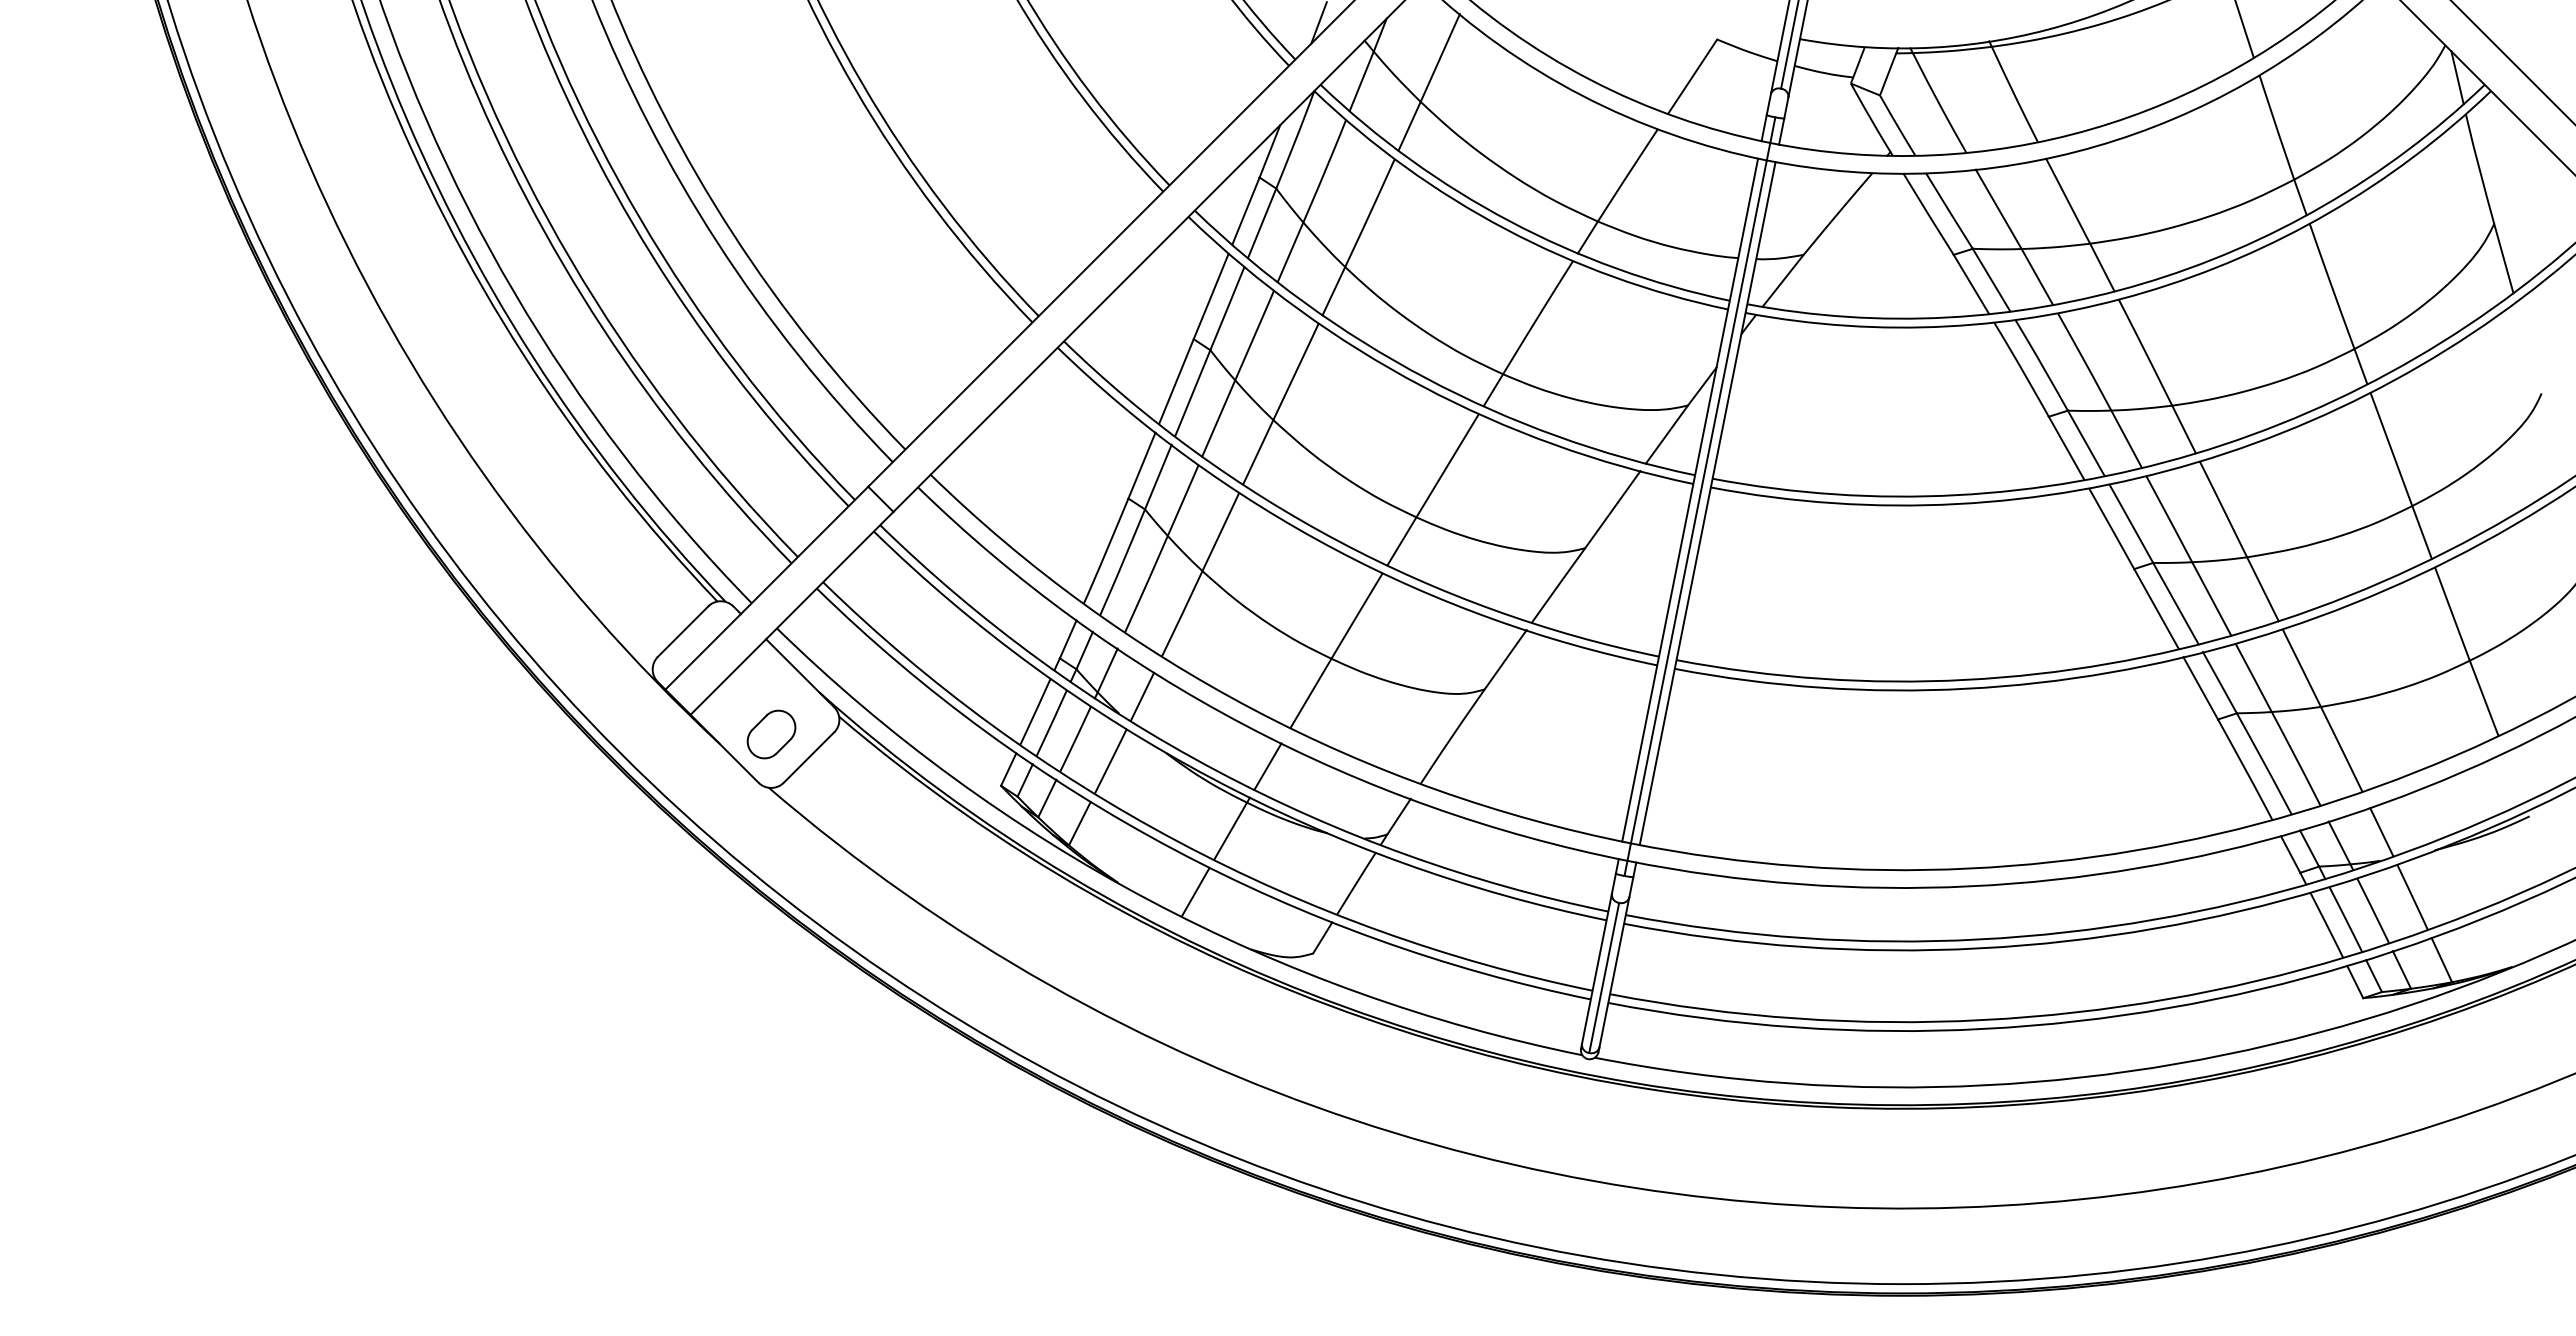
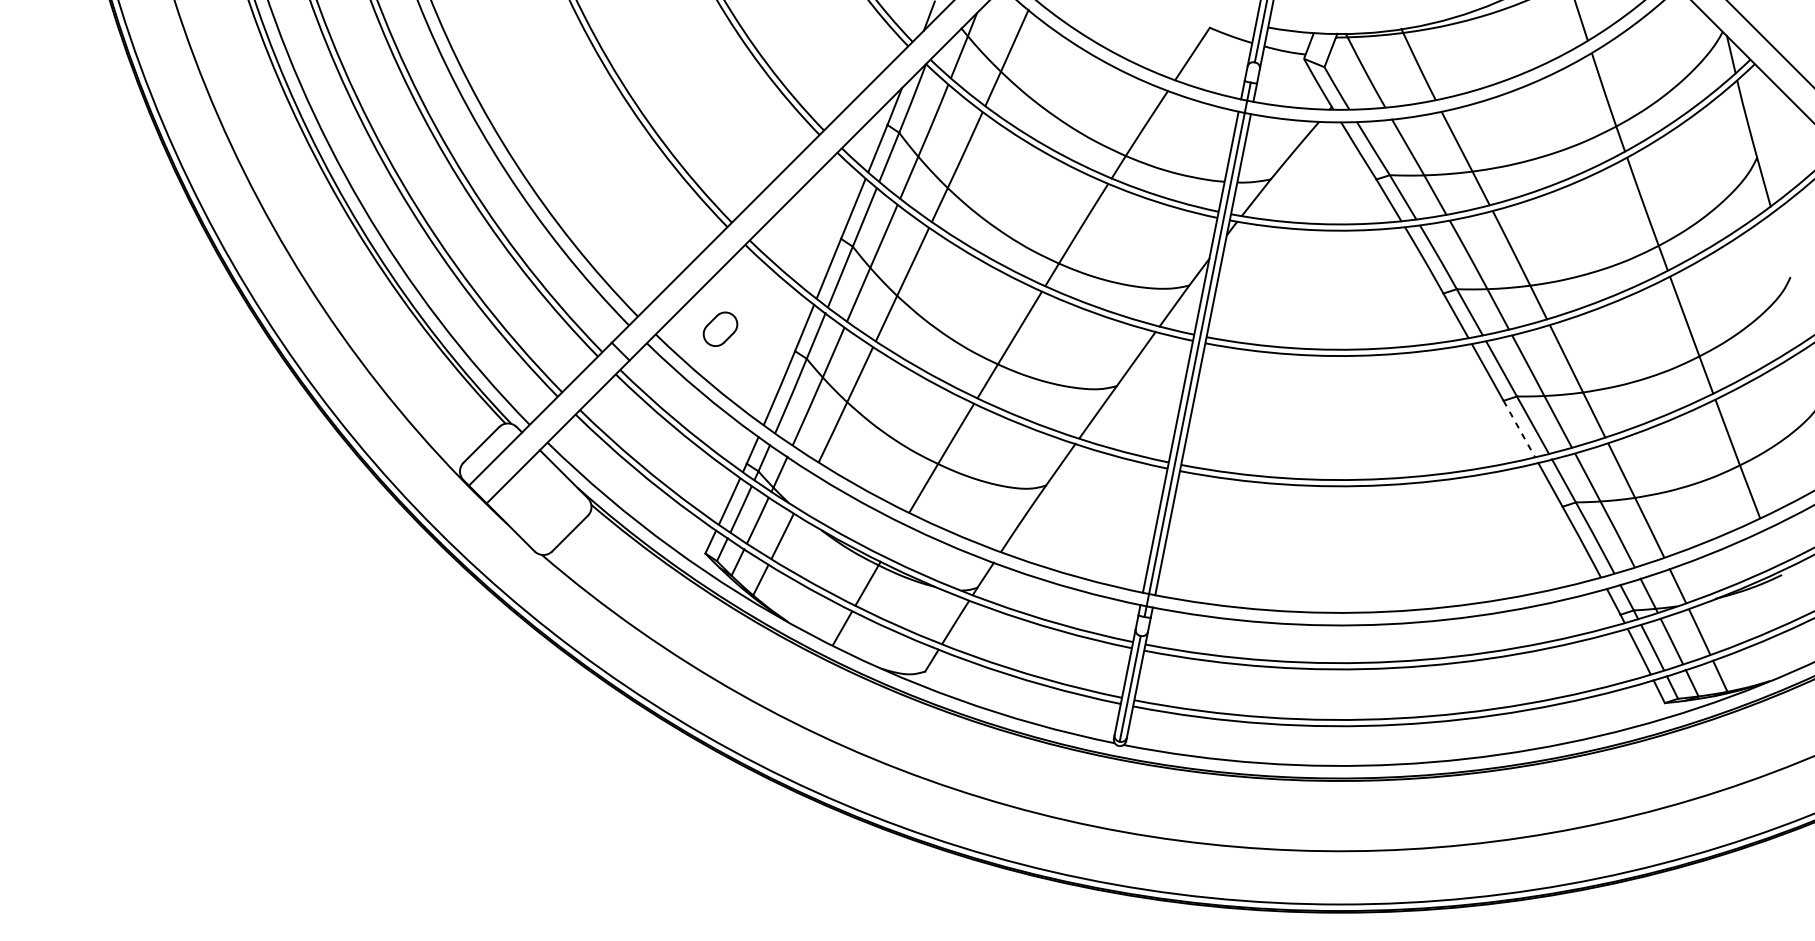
line: (2156, 608) -> (1519, 428), solid -> dashed
line: (1142, 696) -> (805, 490), removed
part: (771, 734) -> (720, 329), moved
line: (1267, 766) -> (893, 539), removed

